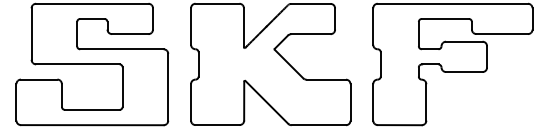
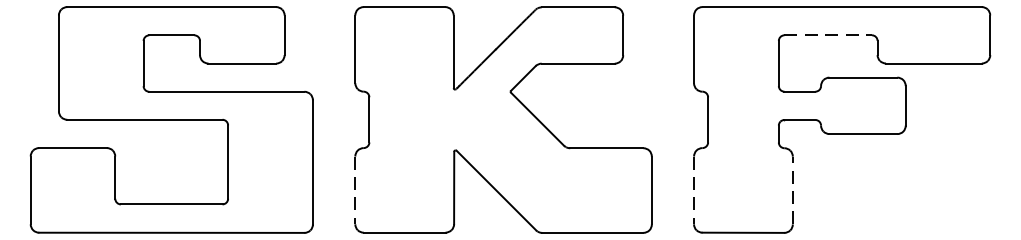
line: (445, 18) -> (828, 34), solid -> dashed
line: (426, 101) -> (793, 188), solid -> dashed
line: (191, 102) -> (356, 190), solid -> dashed
line: (373, 102) -> (694, 190), solid -> dashed

